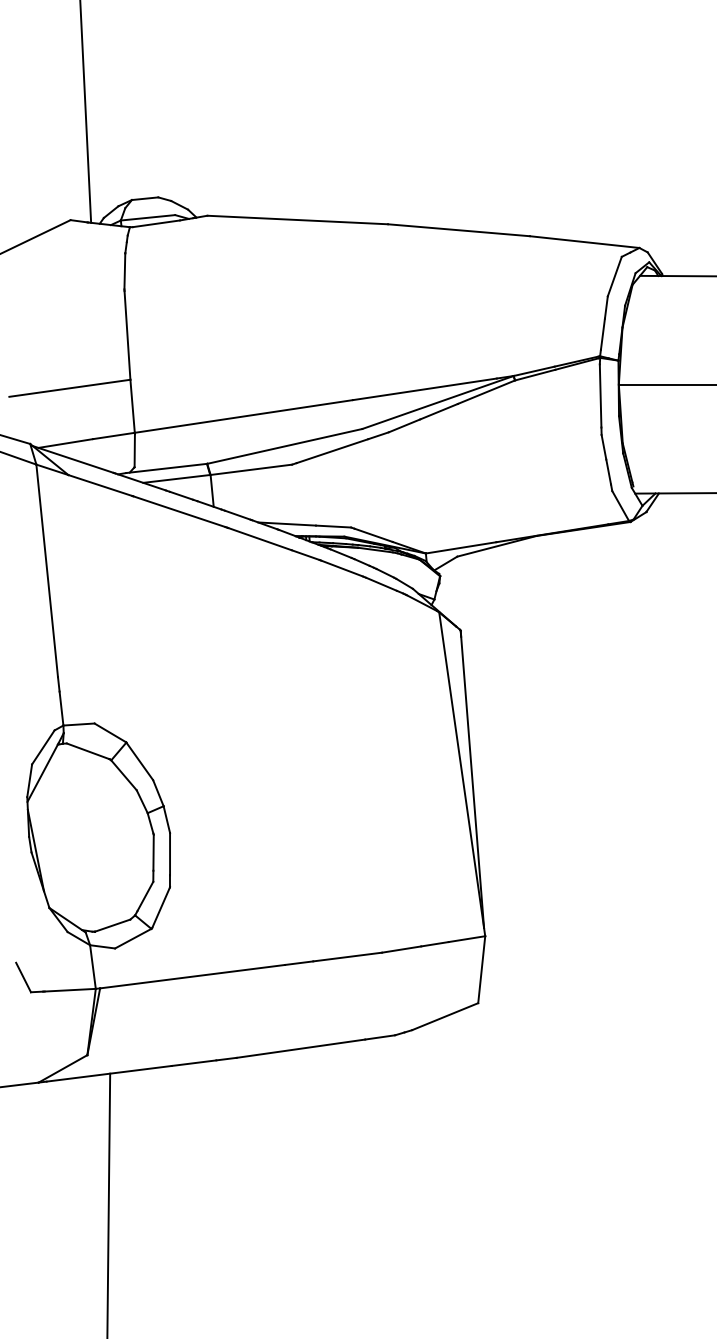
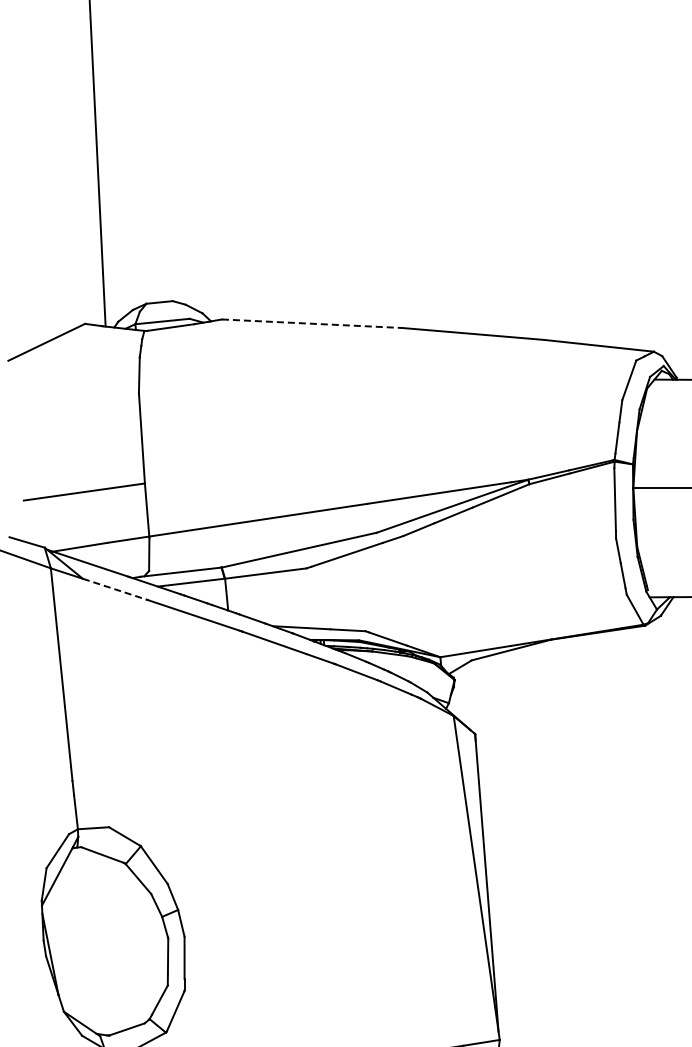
line: (298, 220) -> (313, 324), solid -> dashed
line: (100, 485) -> (115, 589), solid -> dashed

